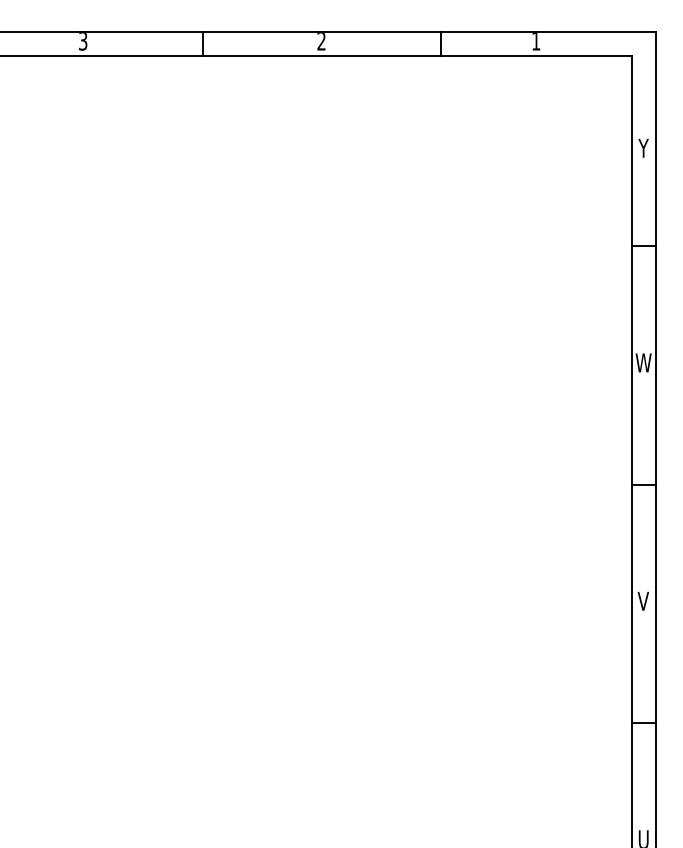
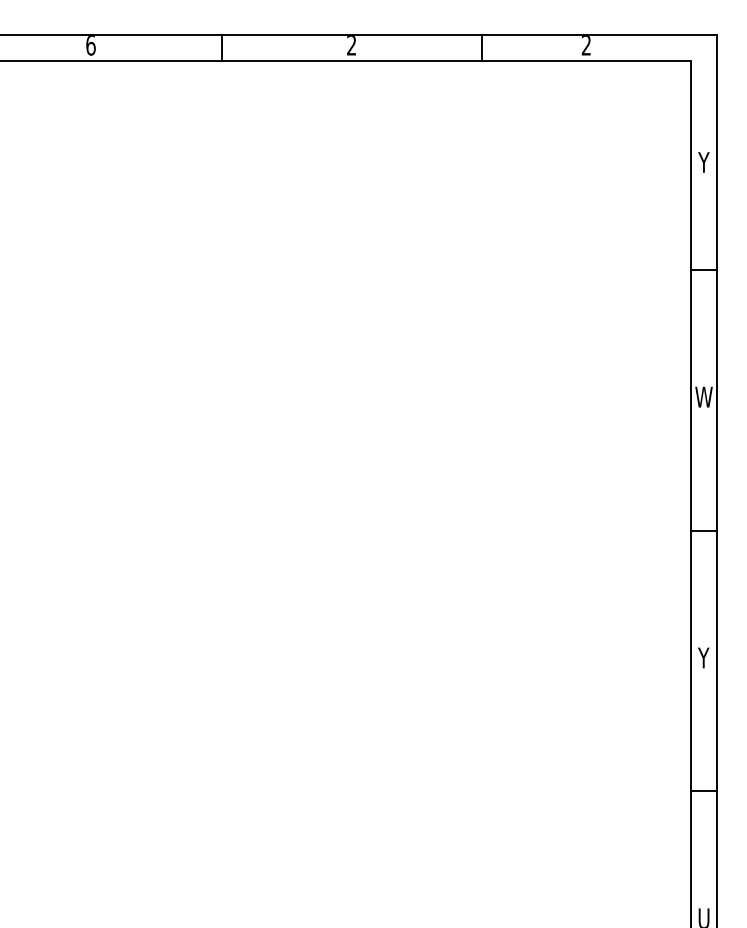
text: (82, 41) -> (90, 45), 3 -> 6
text: (535, 41) -> (585, 45), 1 -> 2
text: (643, 600) -> (703, 657), V -> Y

